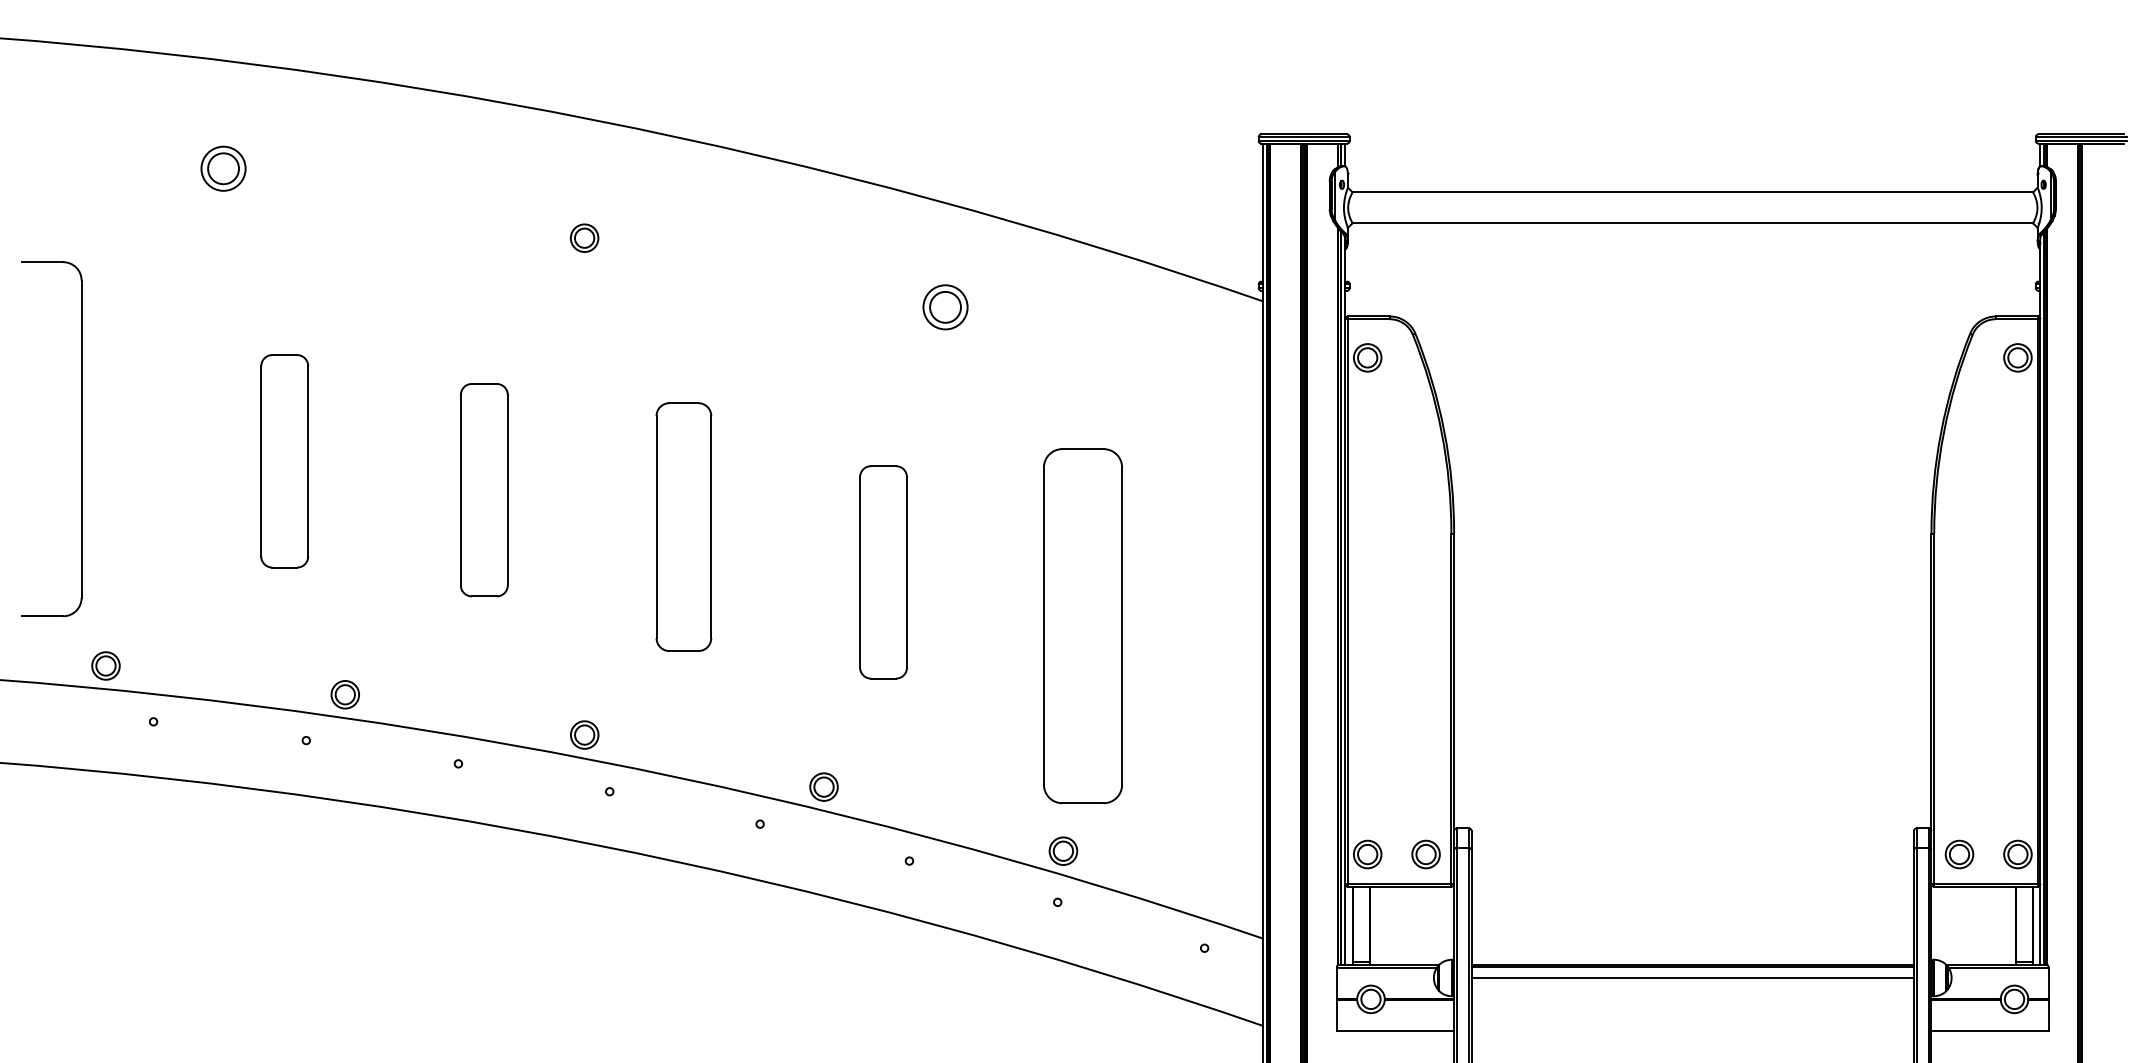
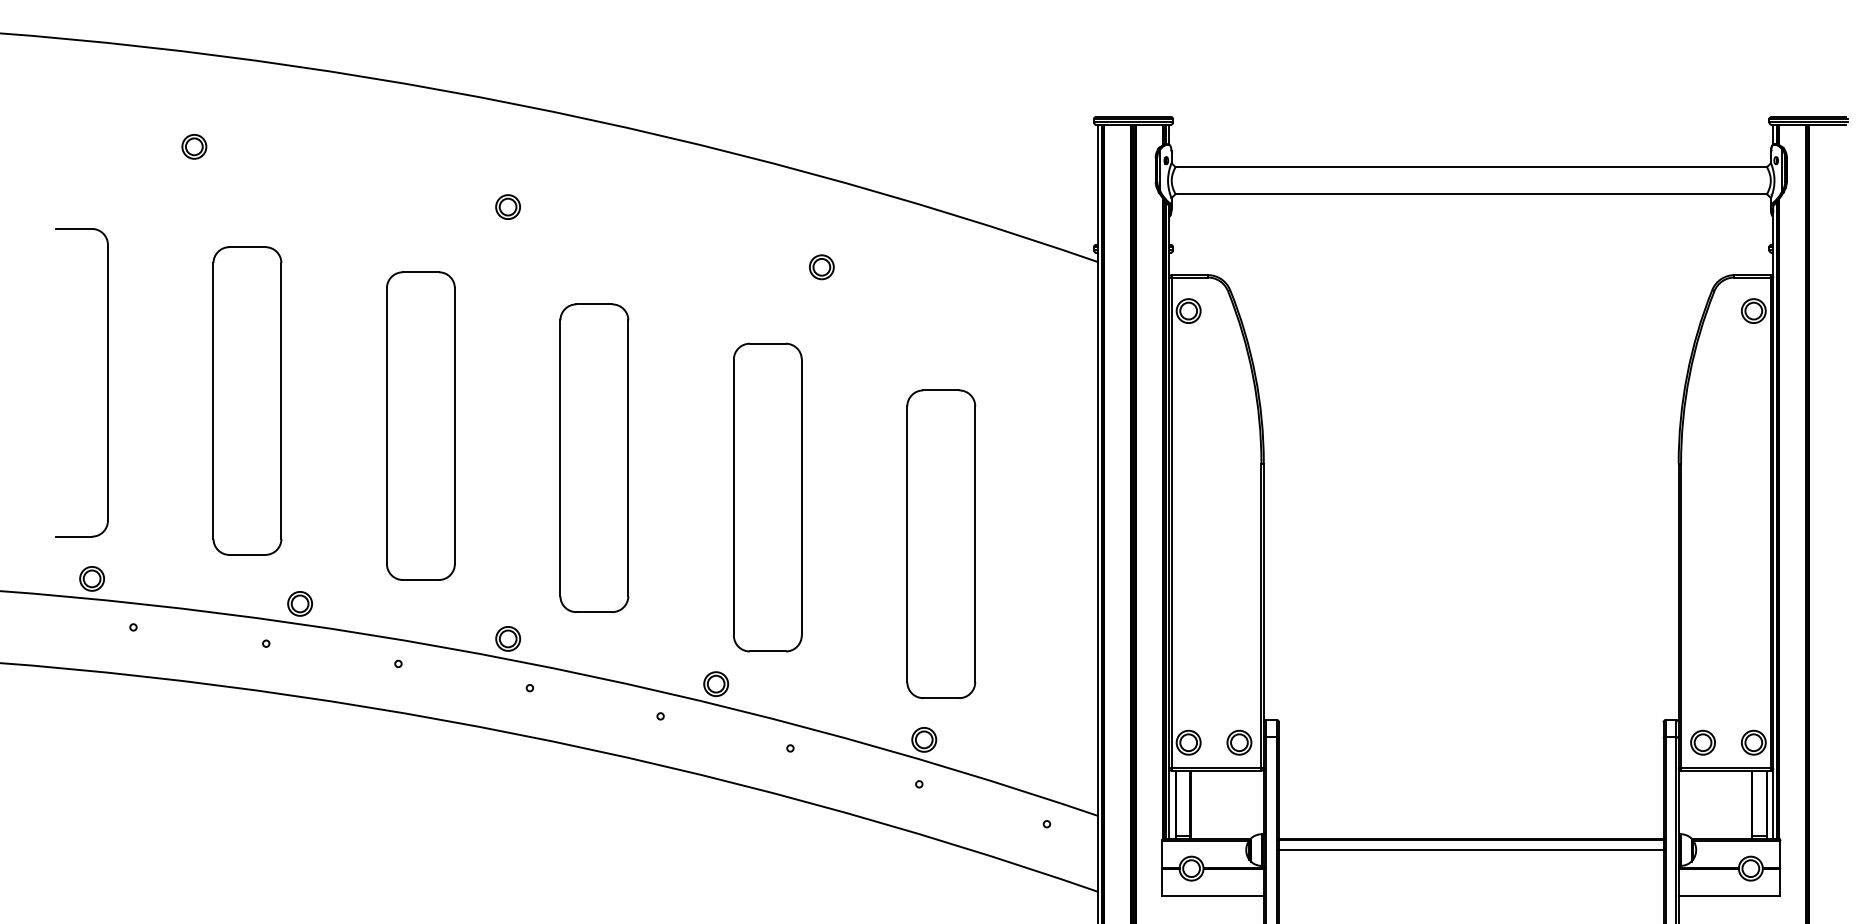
part: (223, 168) -> (194, 146), size x0.62
part: (945, 307) -> (821, 267), size x0.62
part: (81, 438) -> (107, 382), moved
part: (284, 460) -> (247, 400), size x1.67
part: (483, 489) -> (420, 425), size x1.67
part: (684, 526) -> (594, 457), size x1.43
part: (883, 572) -> (767, 497), size x1.67

